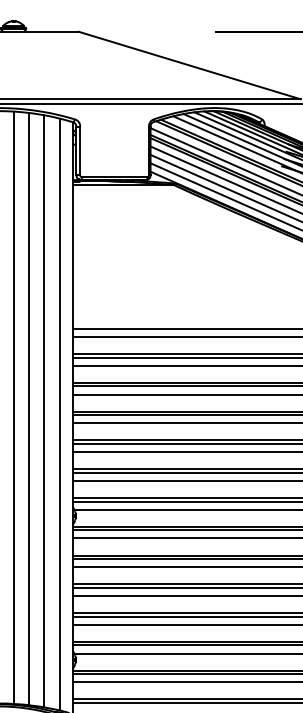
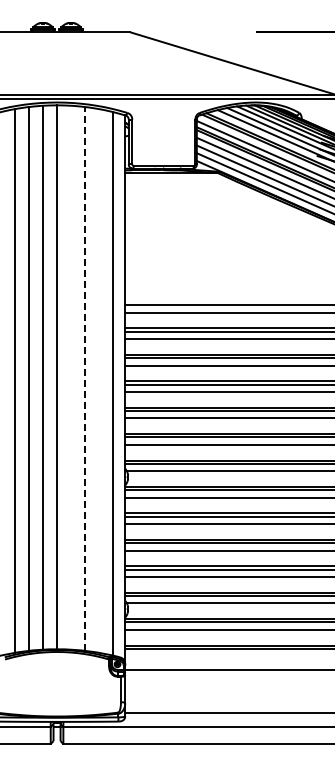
line: (14, 407) -> (71, 377), removed
line: (29, 408) -> (85, 378), solid -> dashed
line: (44, 410) -> (99, 380), removed

